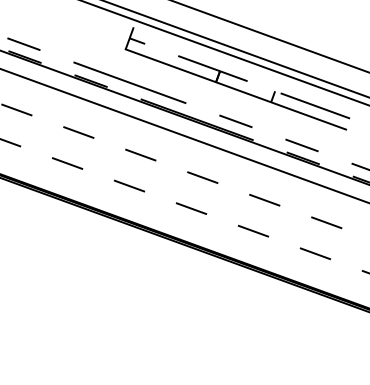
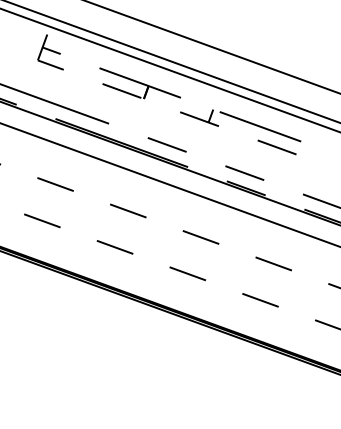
line: (235, 89) -> (166, 107), solid -> dashed

